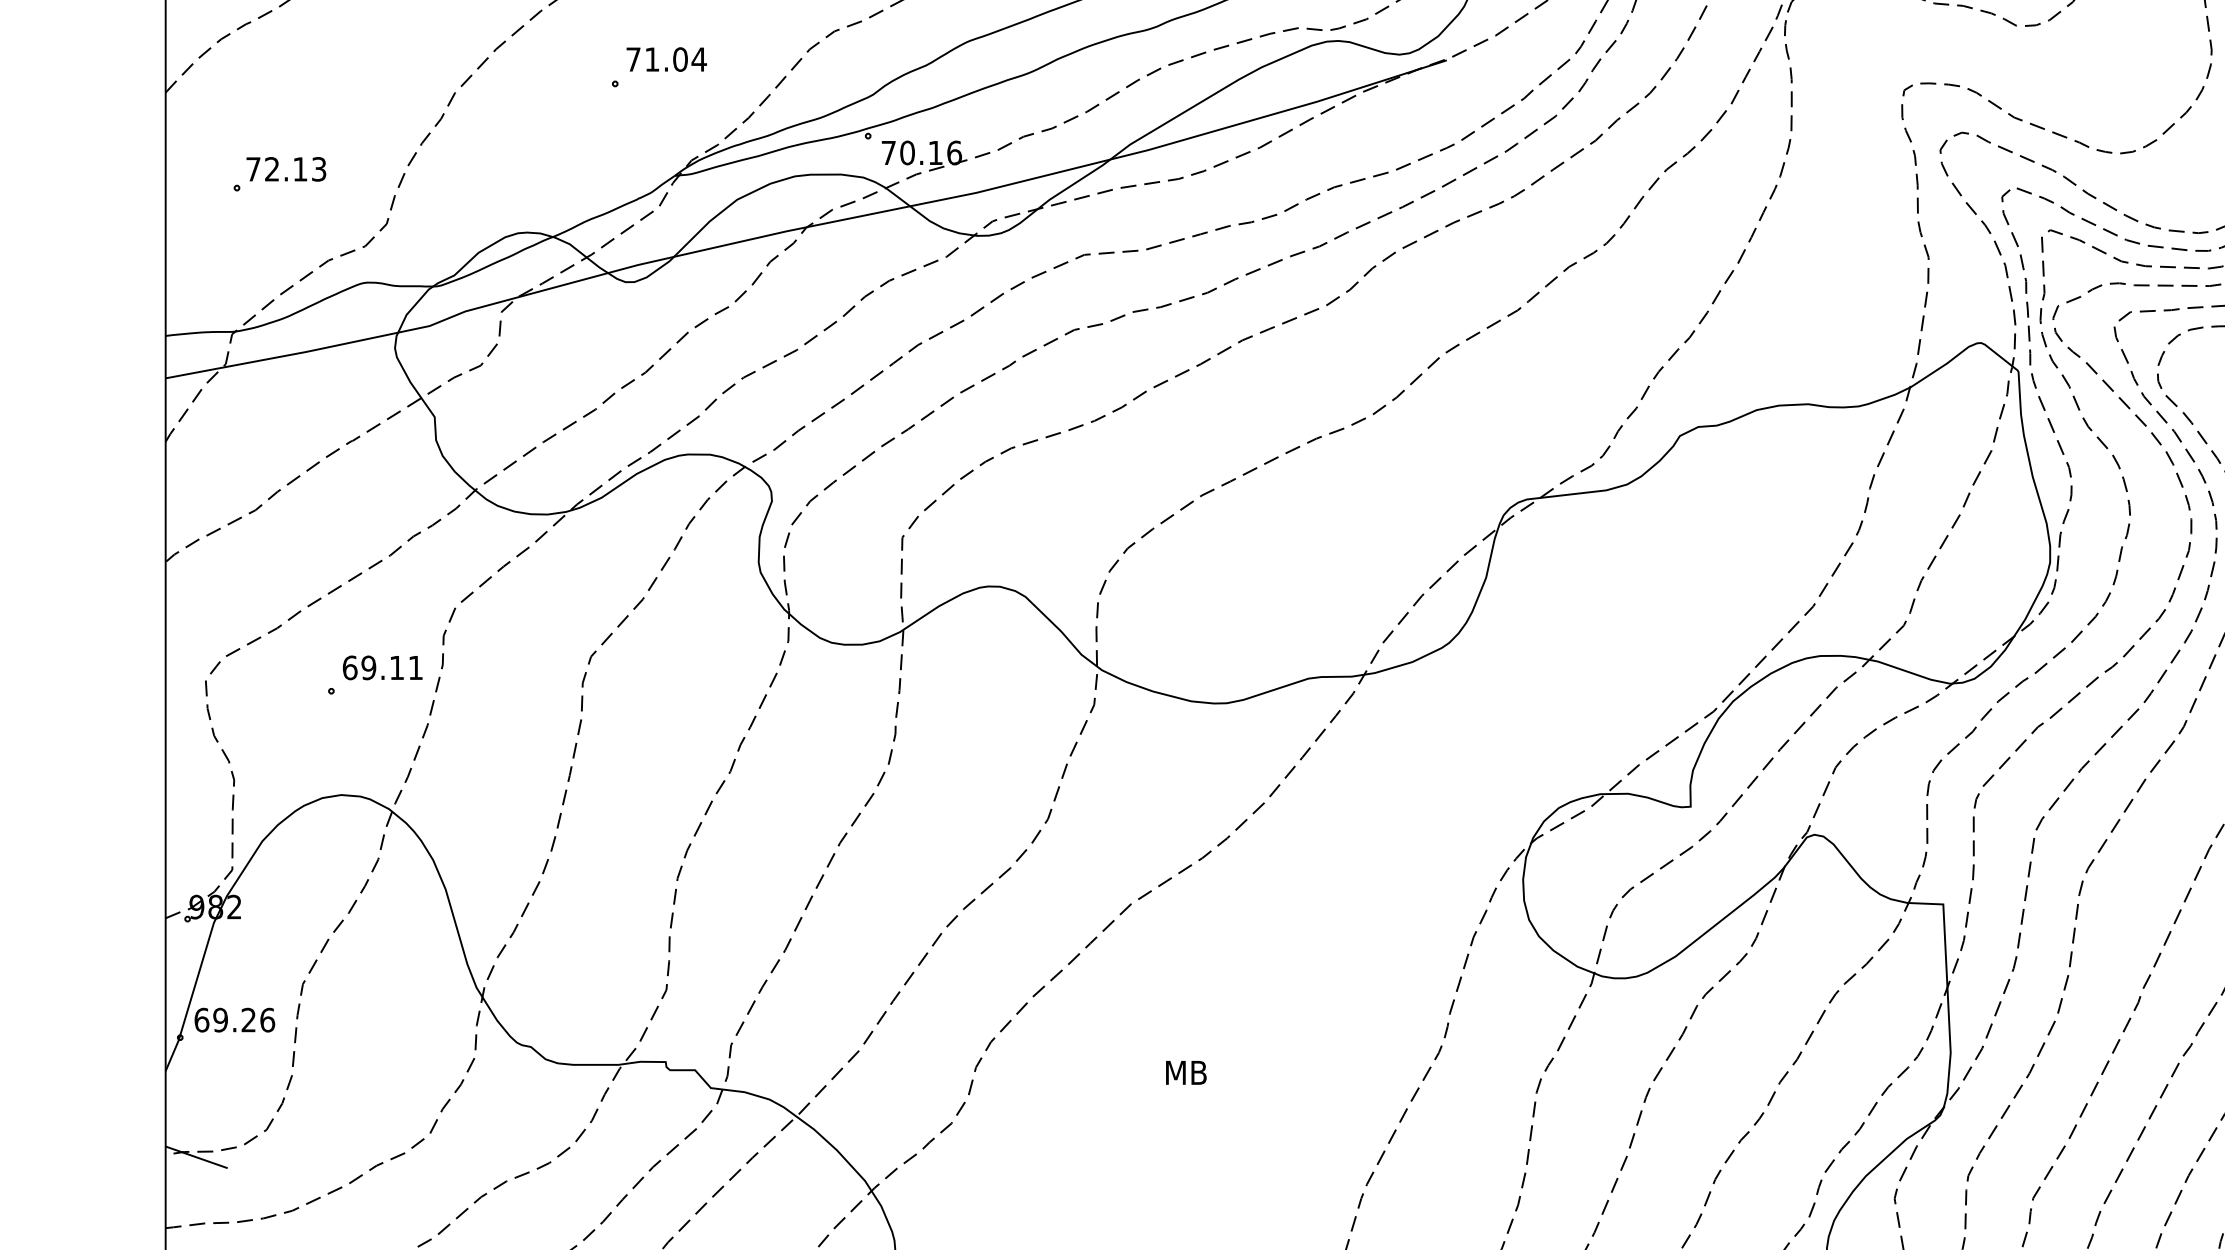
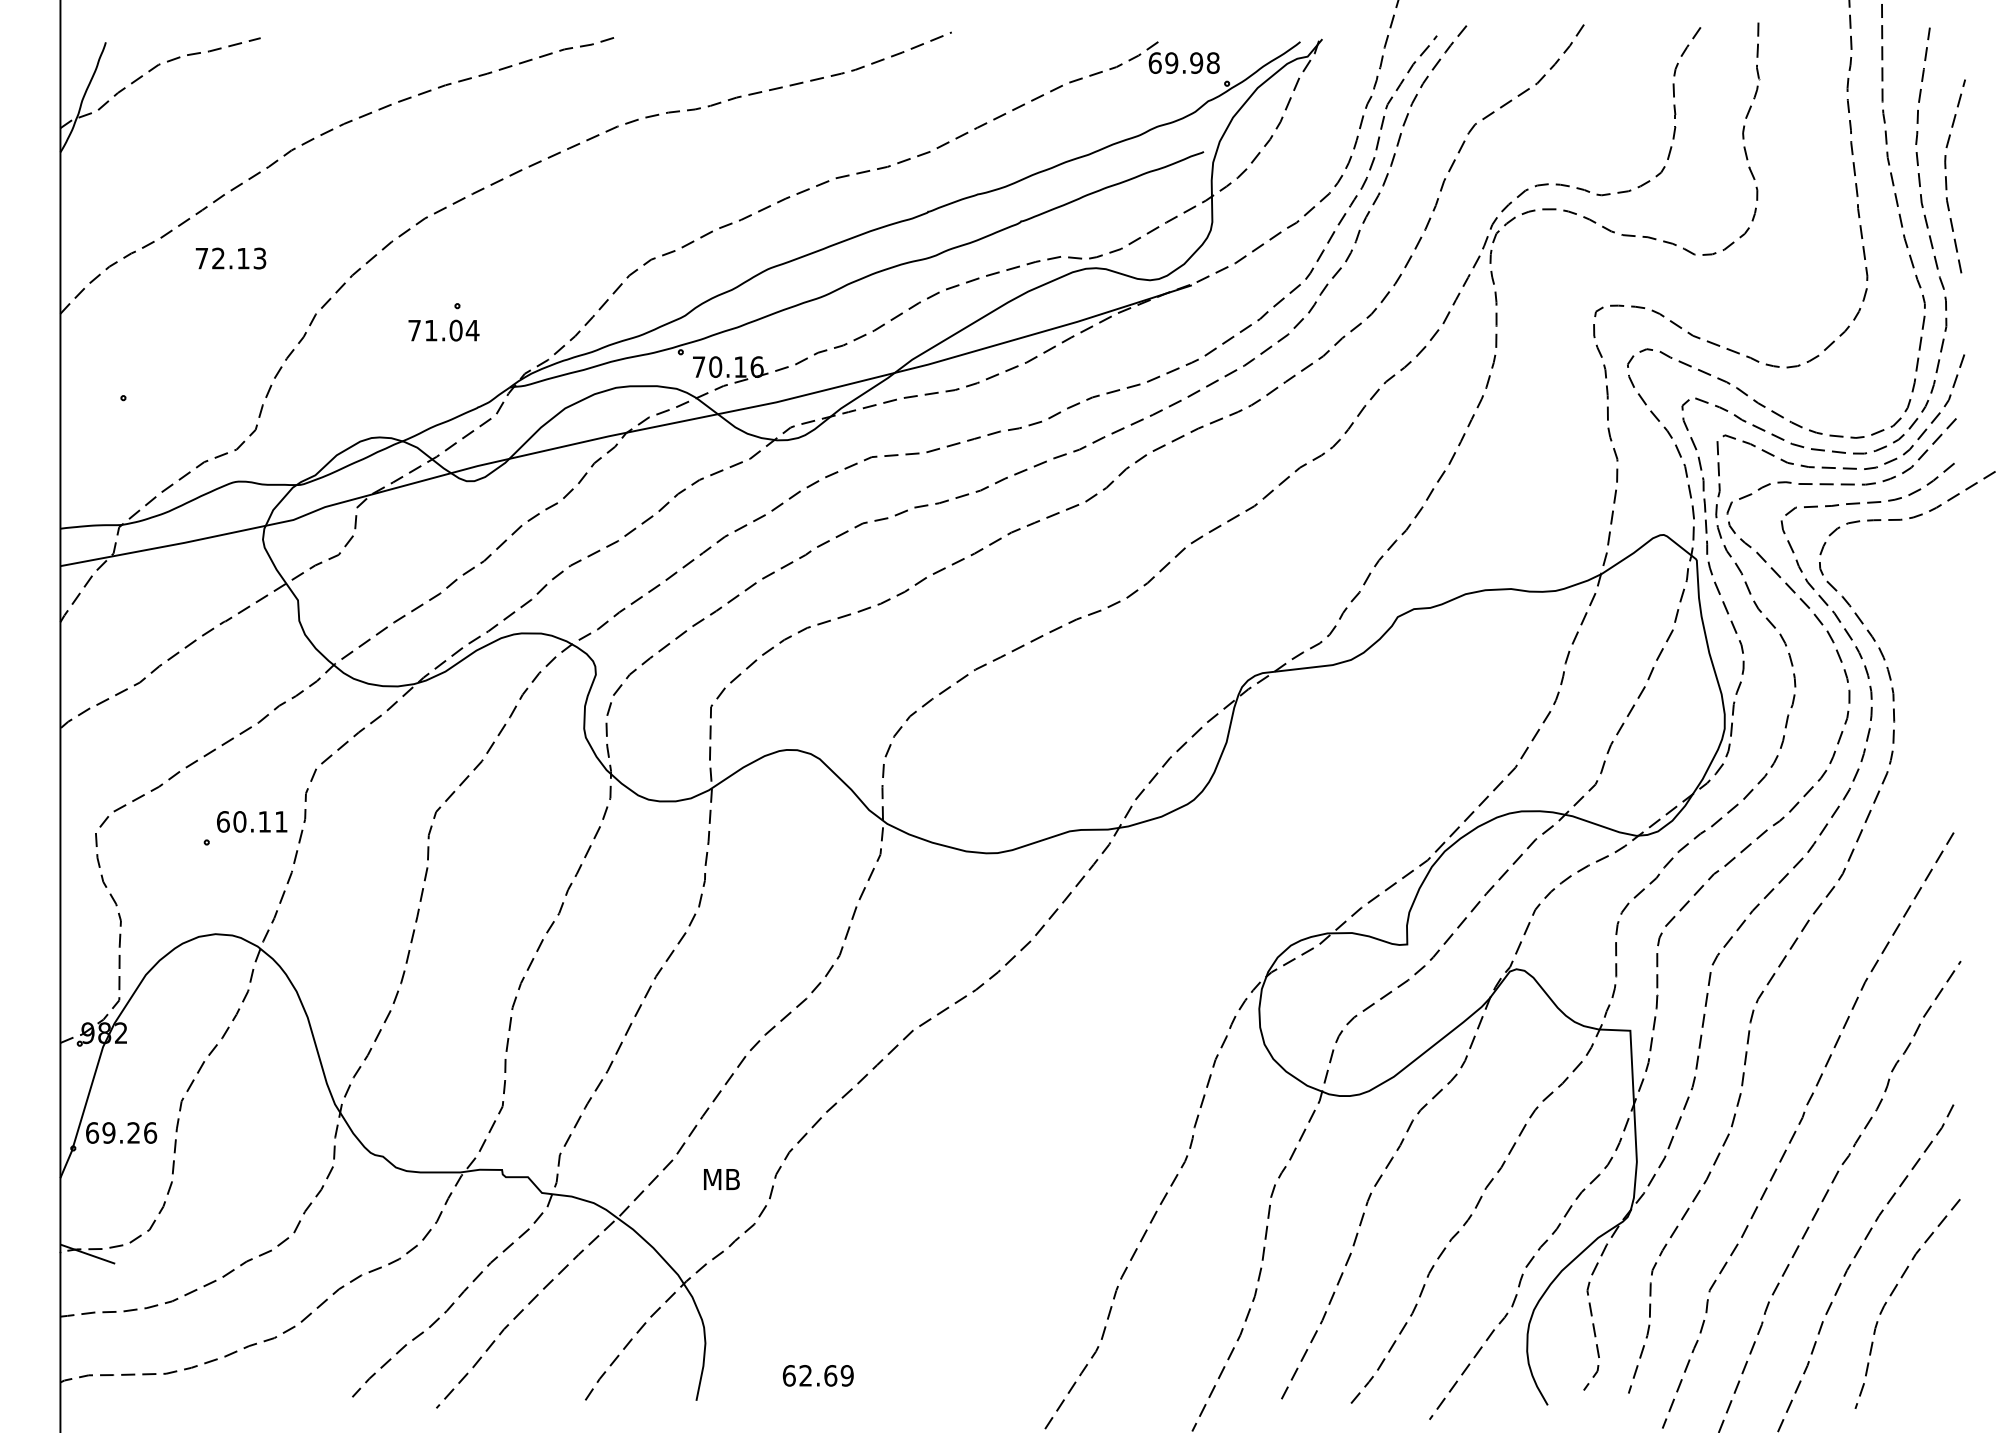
text: (666, 59) -> (443, 330), moved
text: (285, 169) -> (230, 258), moved
text: (368, 667) -> (239, 821), 69.11 -> 60.11
text: (1185, 1072) -> (721, 1179), moved

